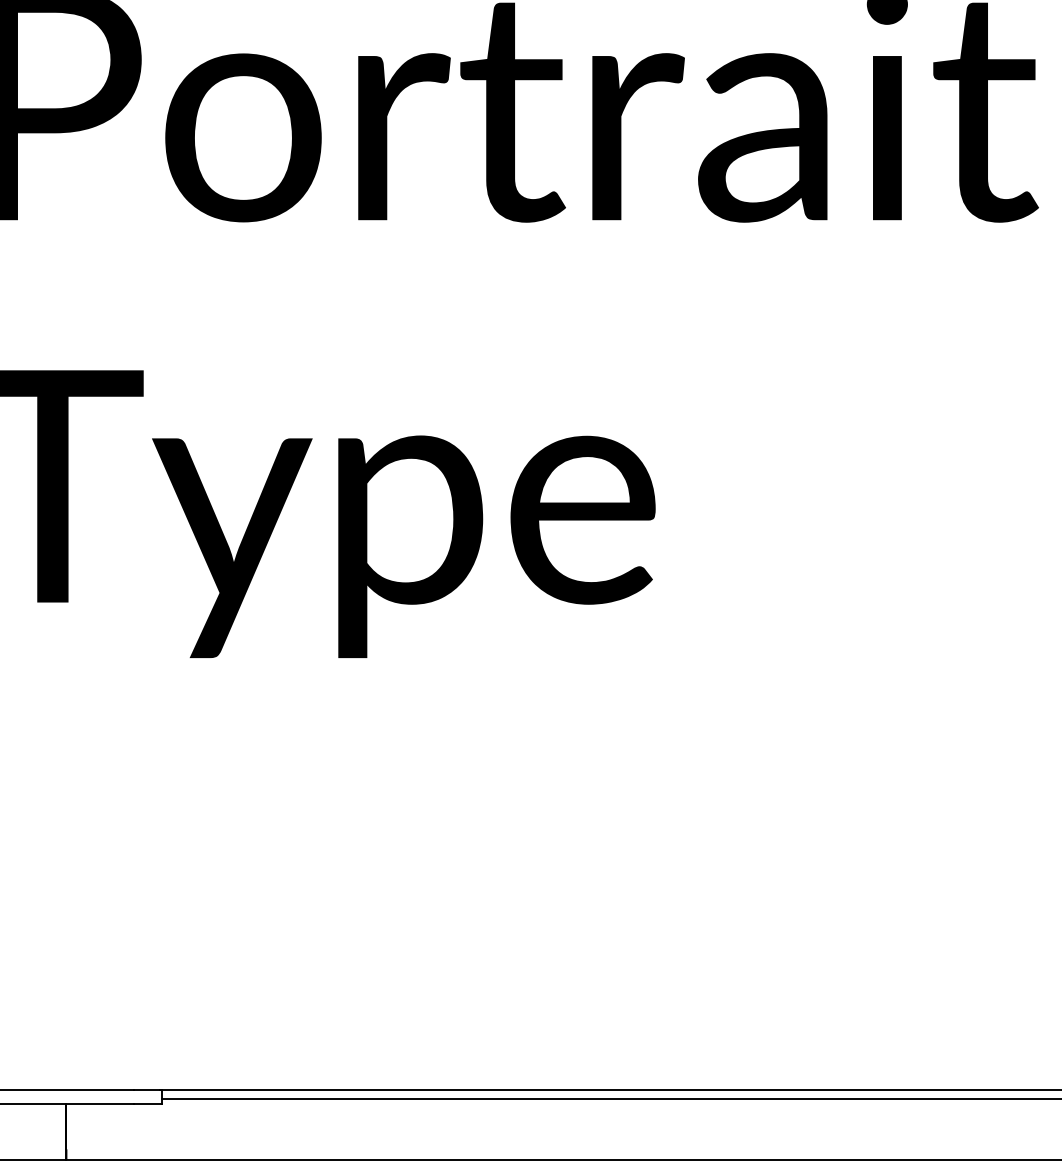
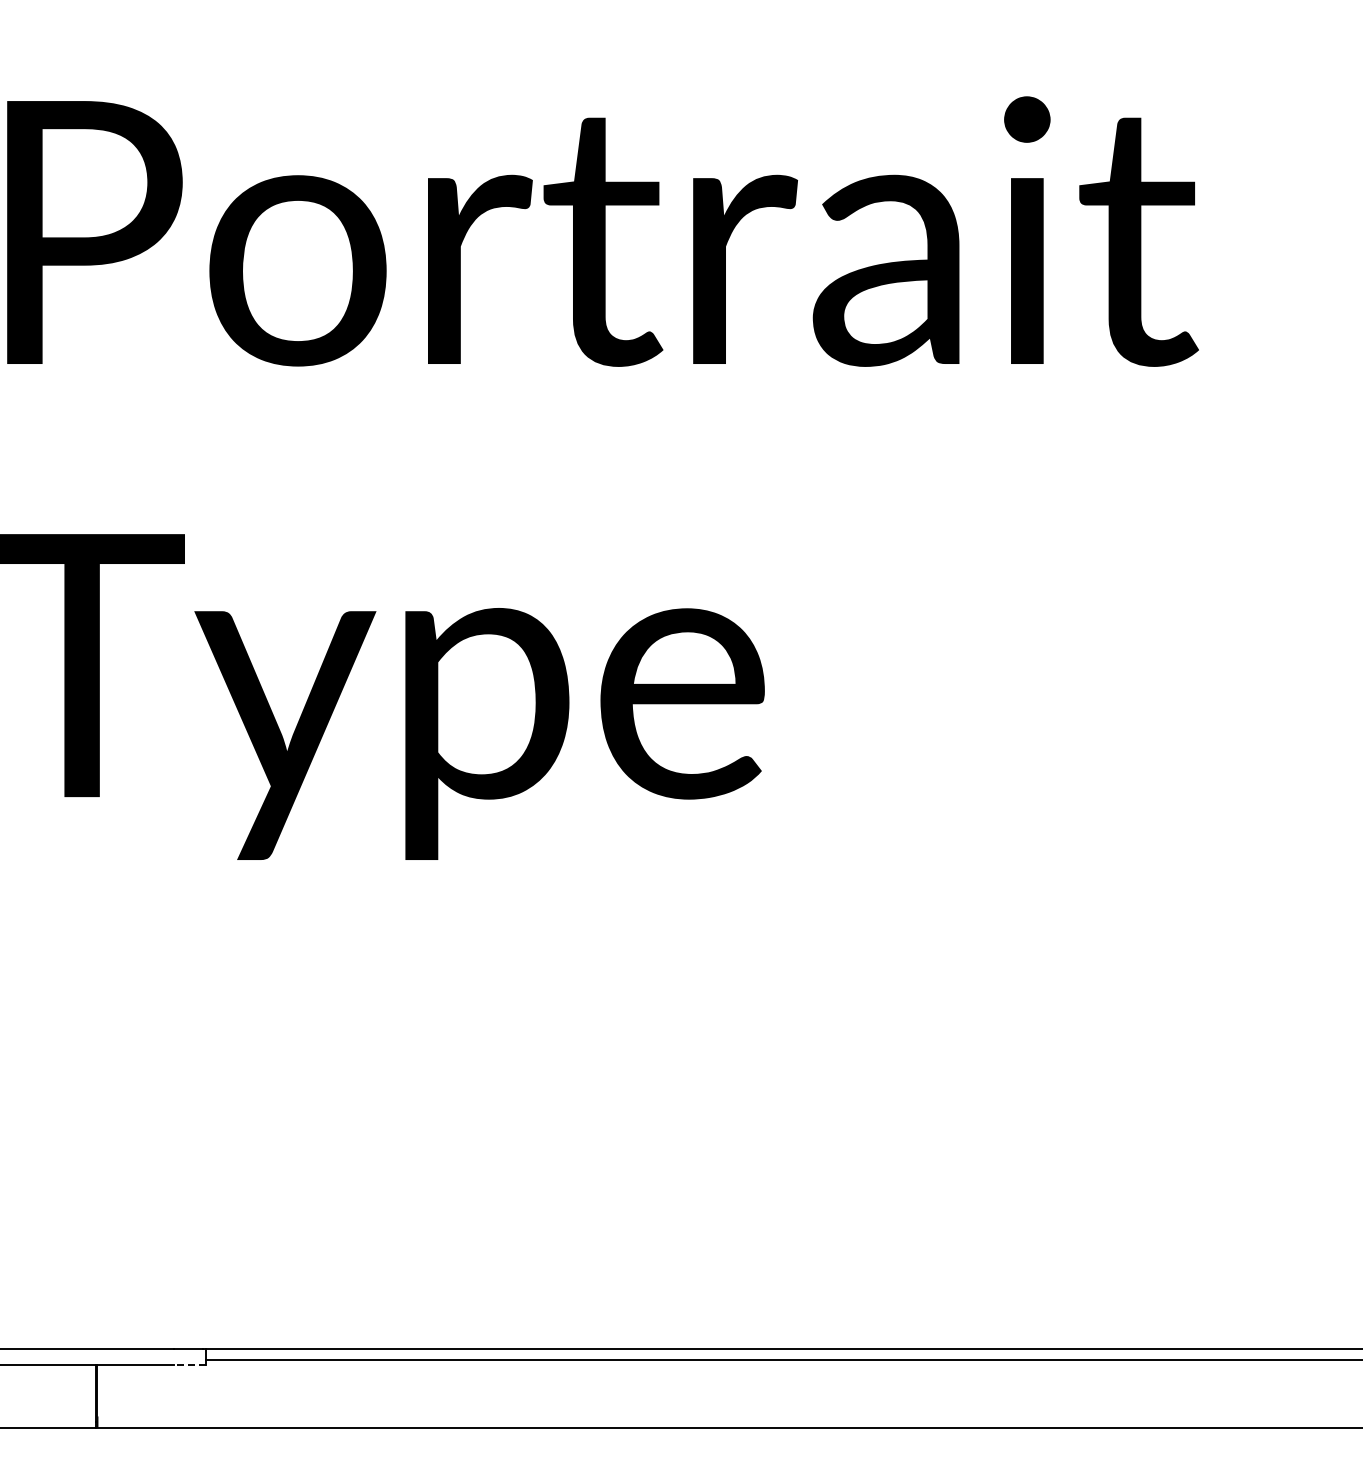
line: (147, 1103) -> (189, 1364), solid -> dashed

